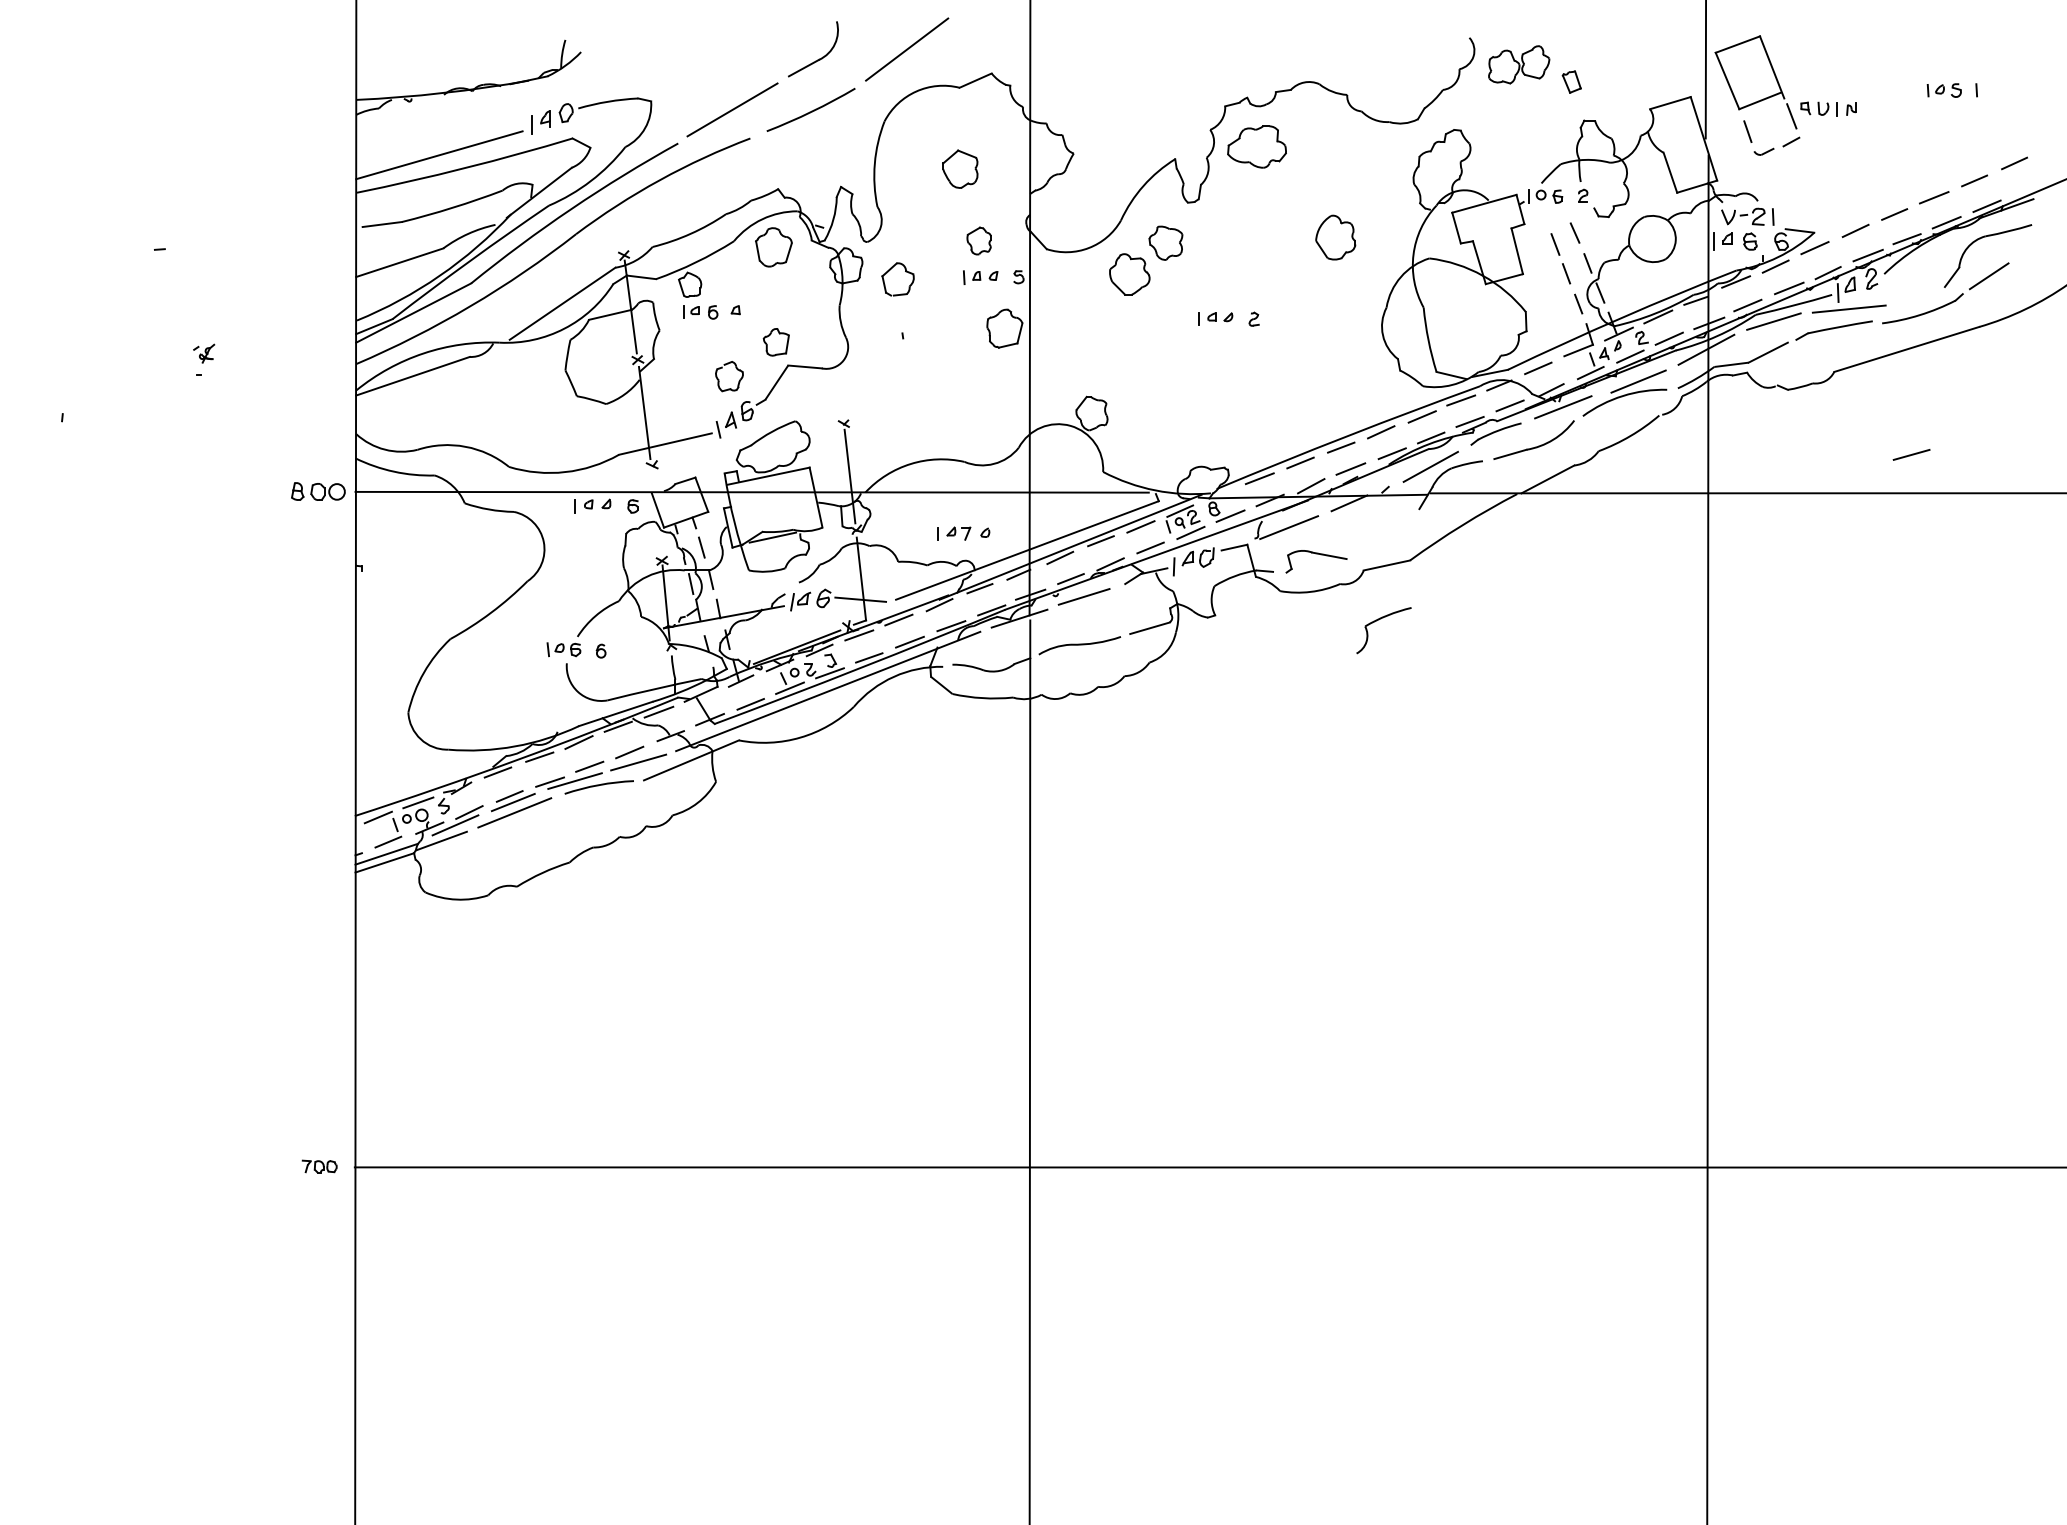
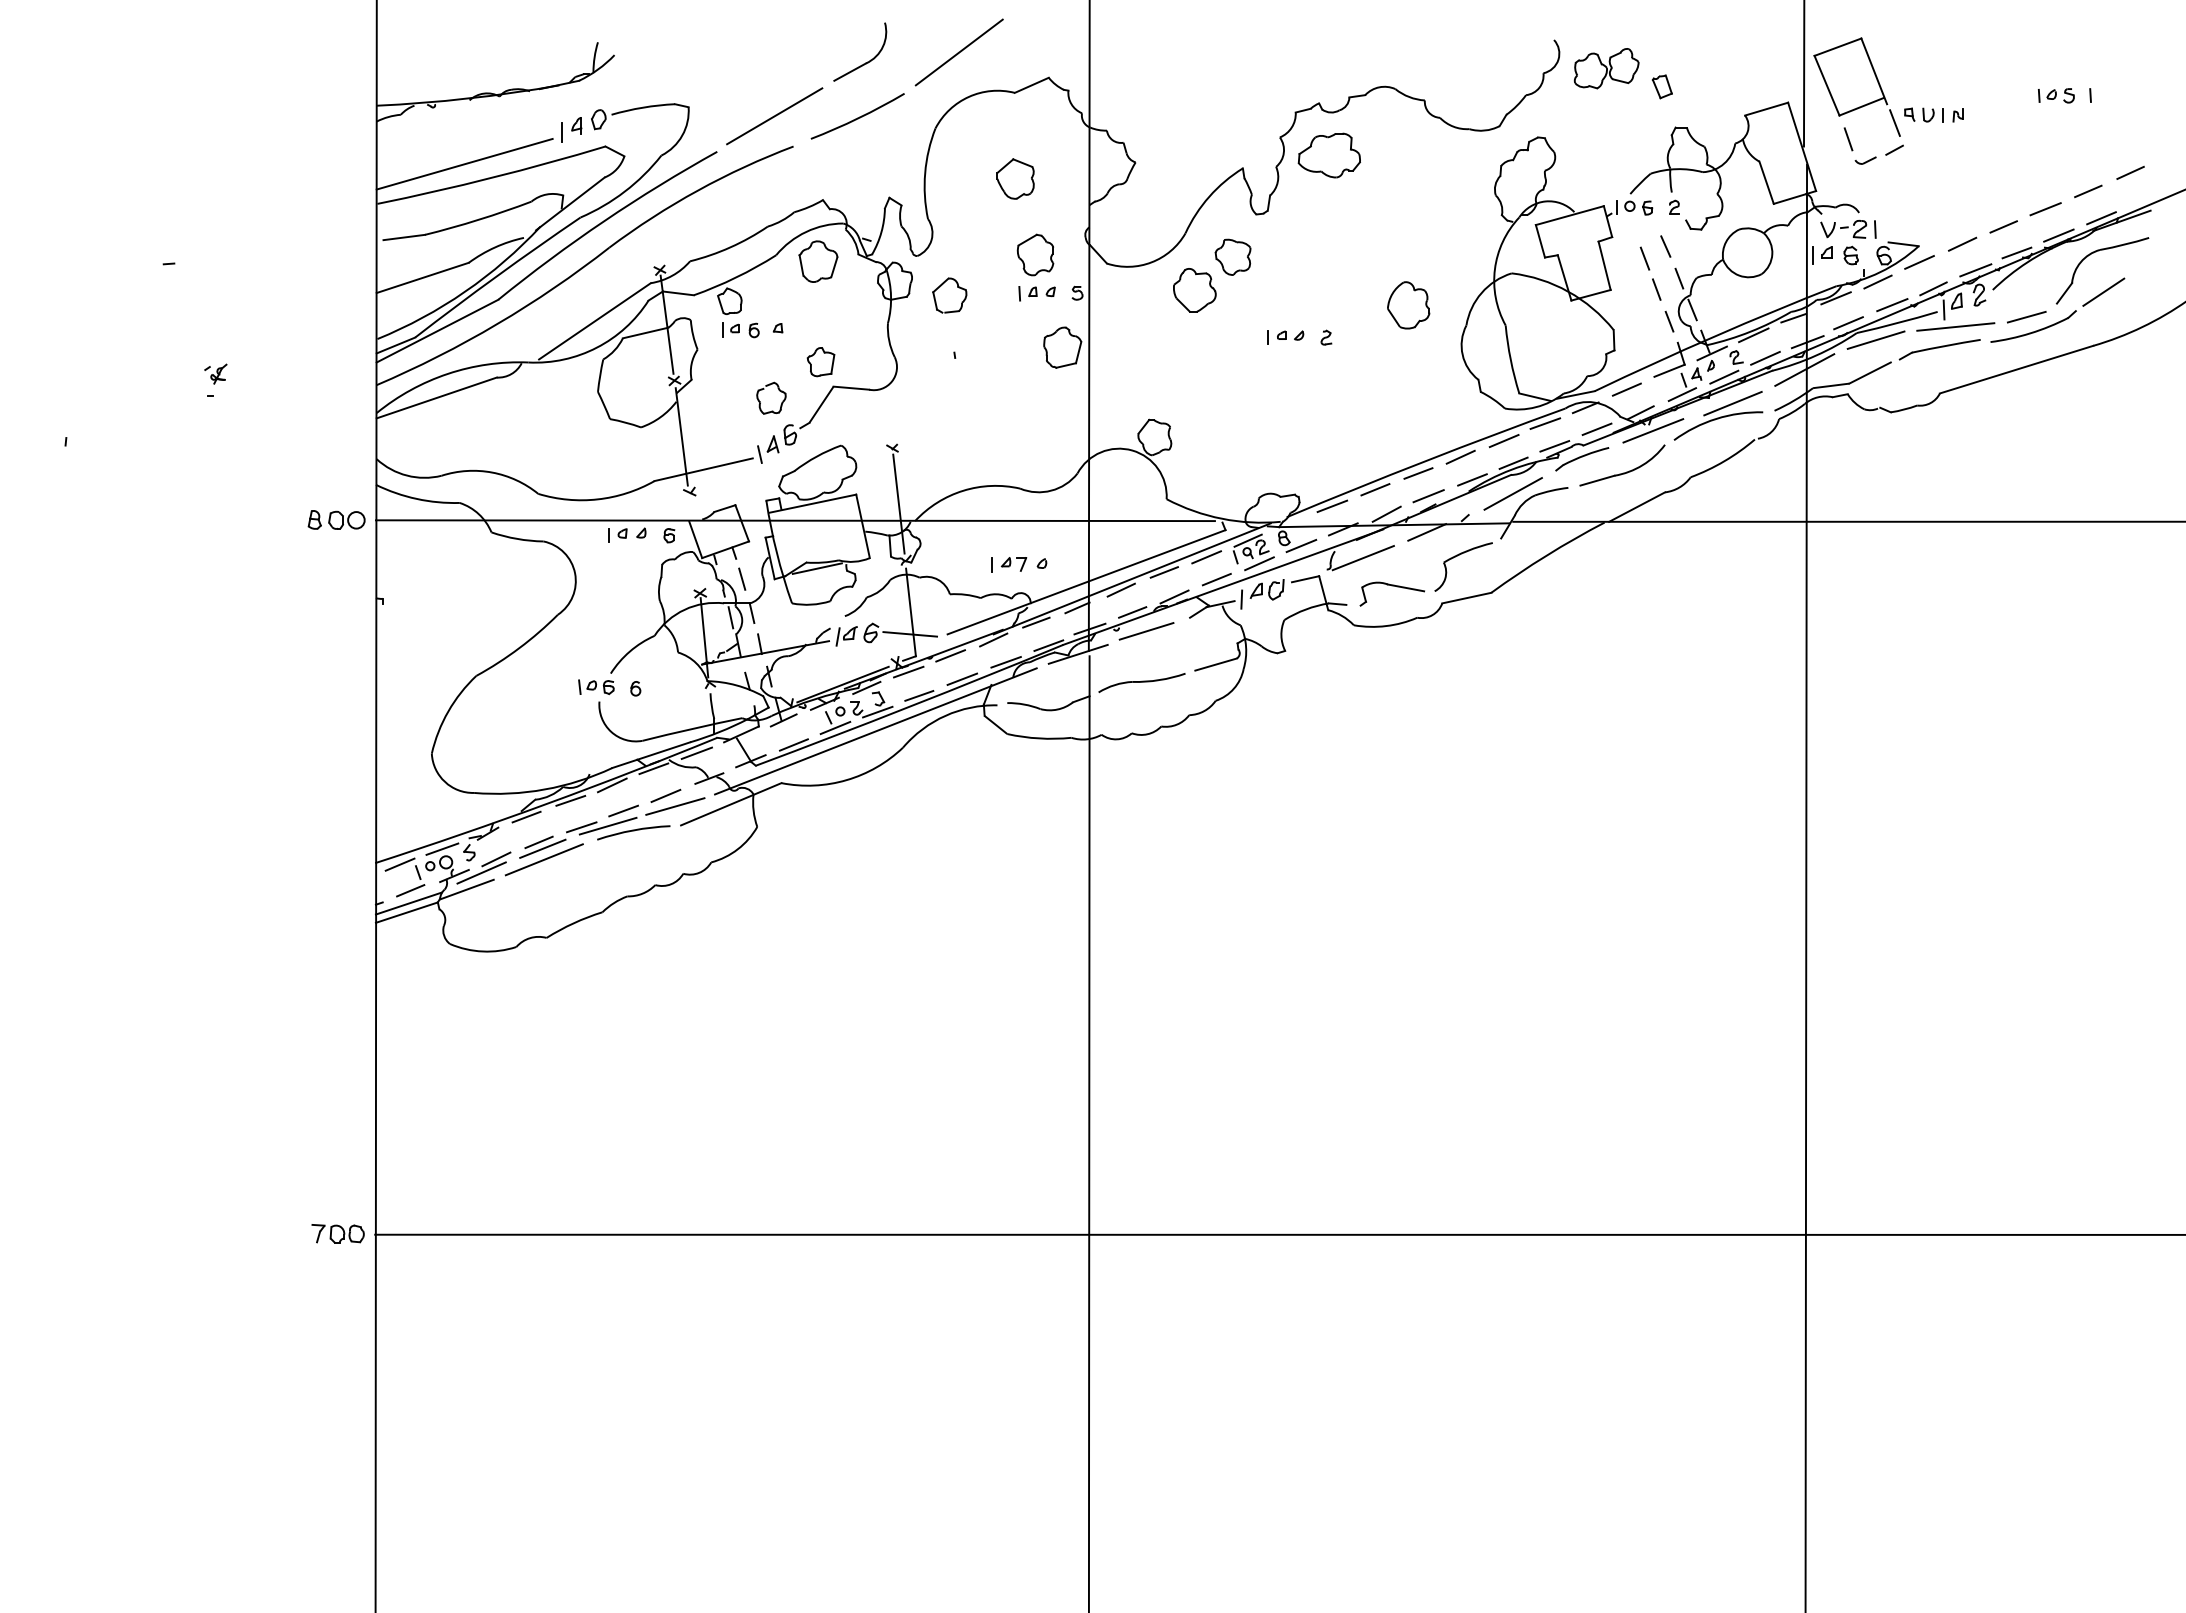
part: (1335, 237) -> (1408, 305), moved
part: (979, 240) -> (1035, 254), size x1.43
line: (1911, 455) -> (2026, 317), moved
part: (1378, 620) -> (1457, 556), moved
part: (319, 1166) -> (337, 1233), size x1.43

